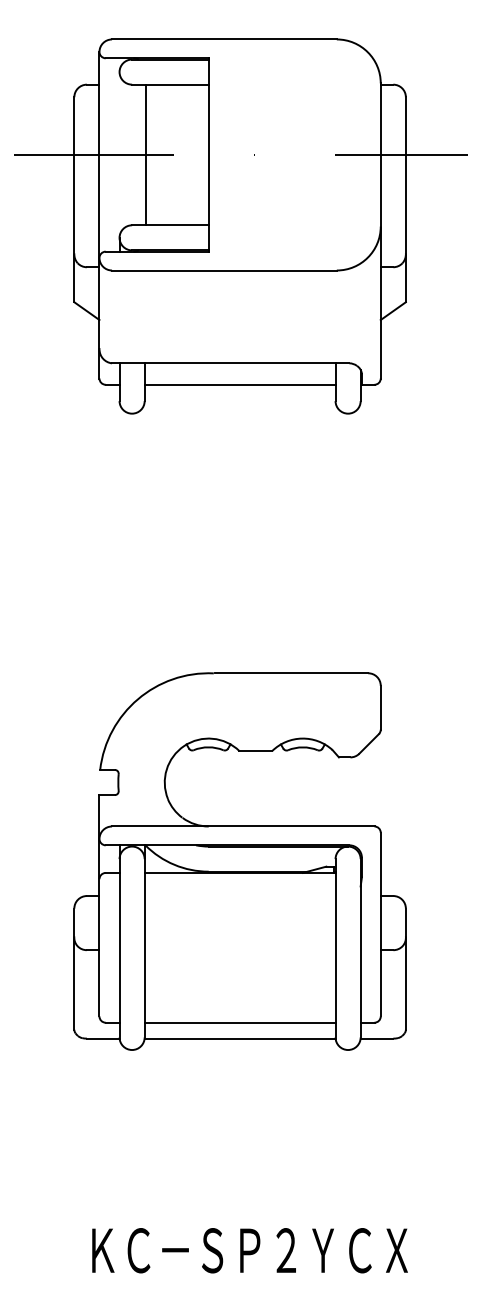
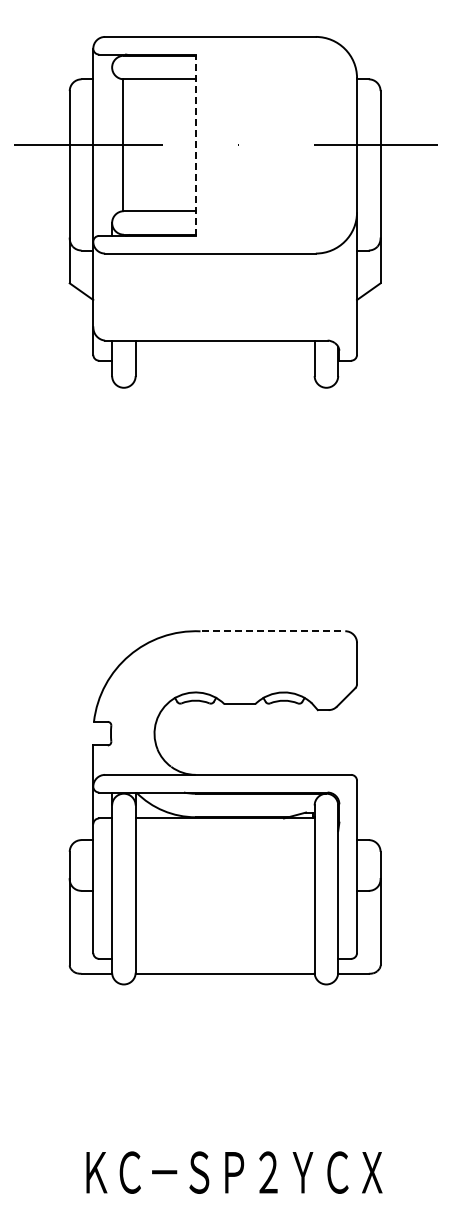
line: (145, 155) -> (122, 145), moved
line: (208, 155) -> (195, 145), solid -> dashed
line: (239, 384) -> (224, 360), removed
line: (291, 673) -> (273, 631), solid -> dashed
line: (239, 1022) -> (224, 958), removed

